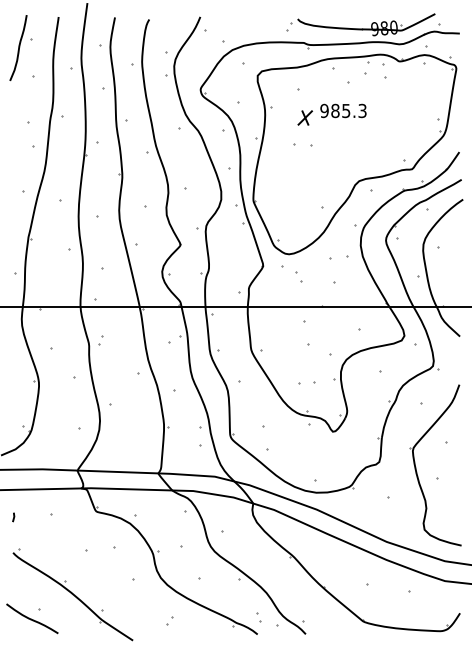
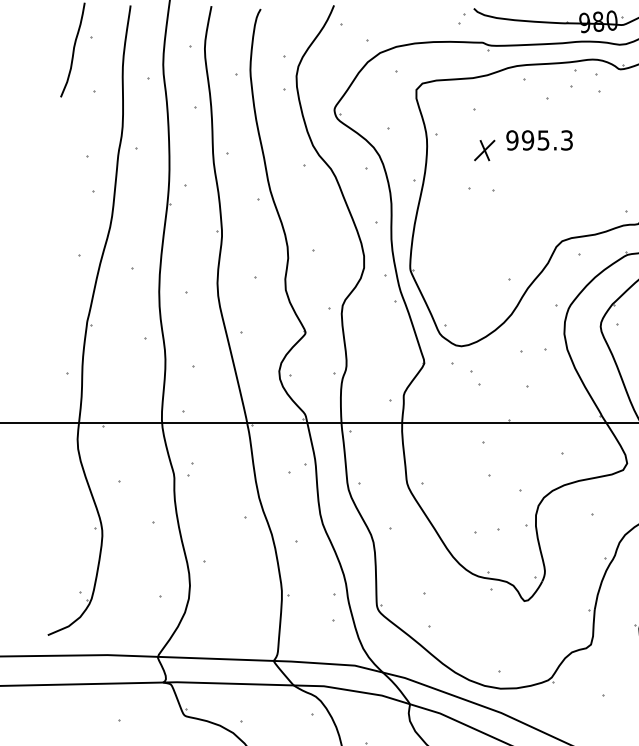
text: (335, 110) -> (528, 139), 985.3 -> 995.3
line: (13, 517) -> (65, 724), removed

